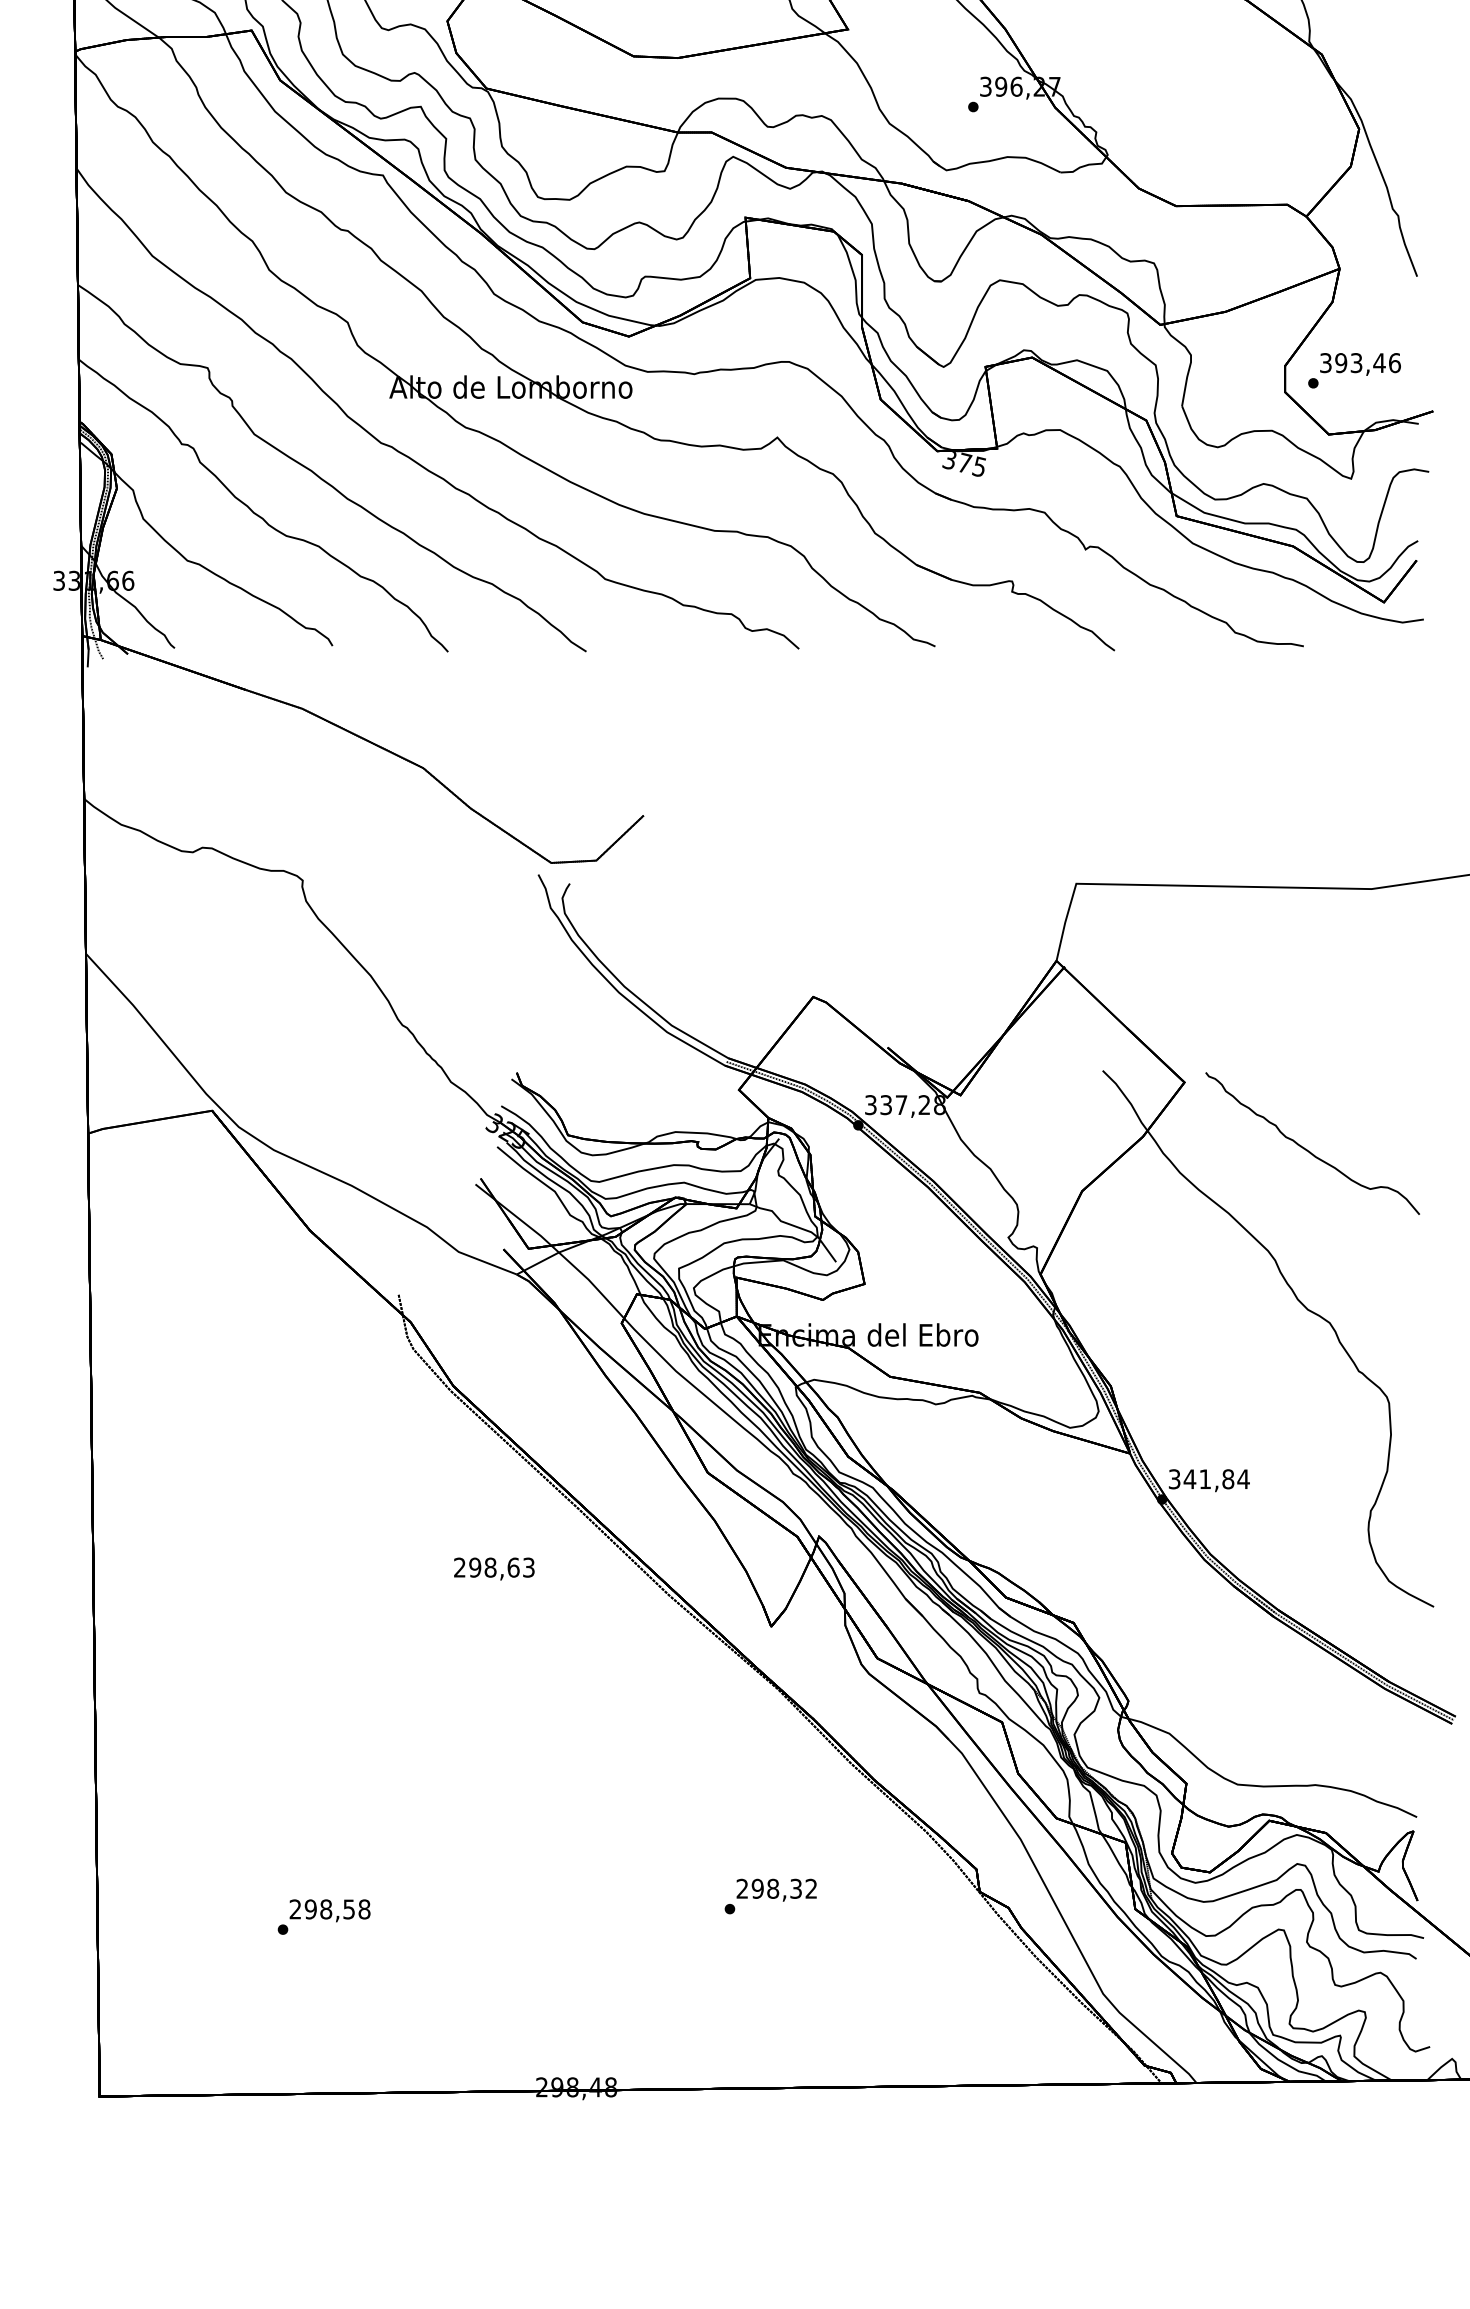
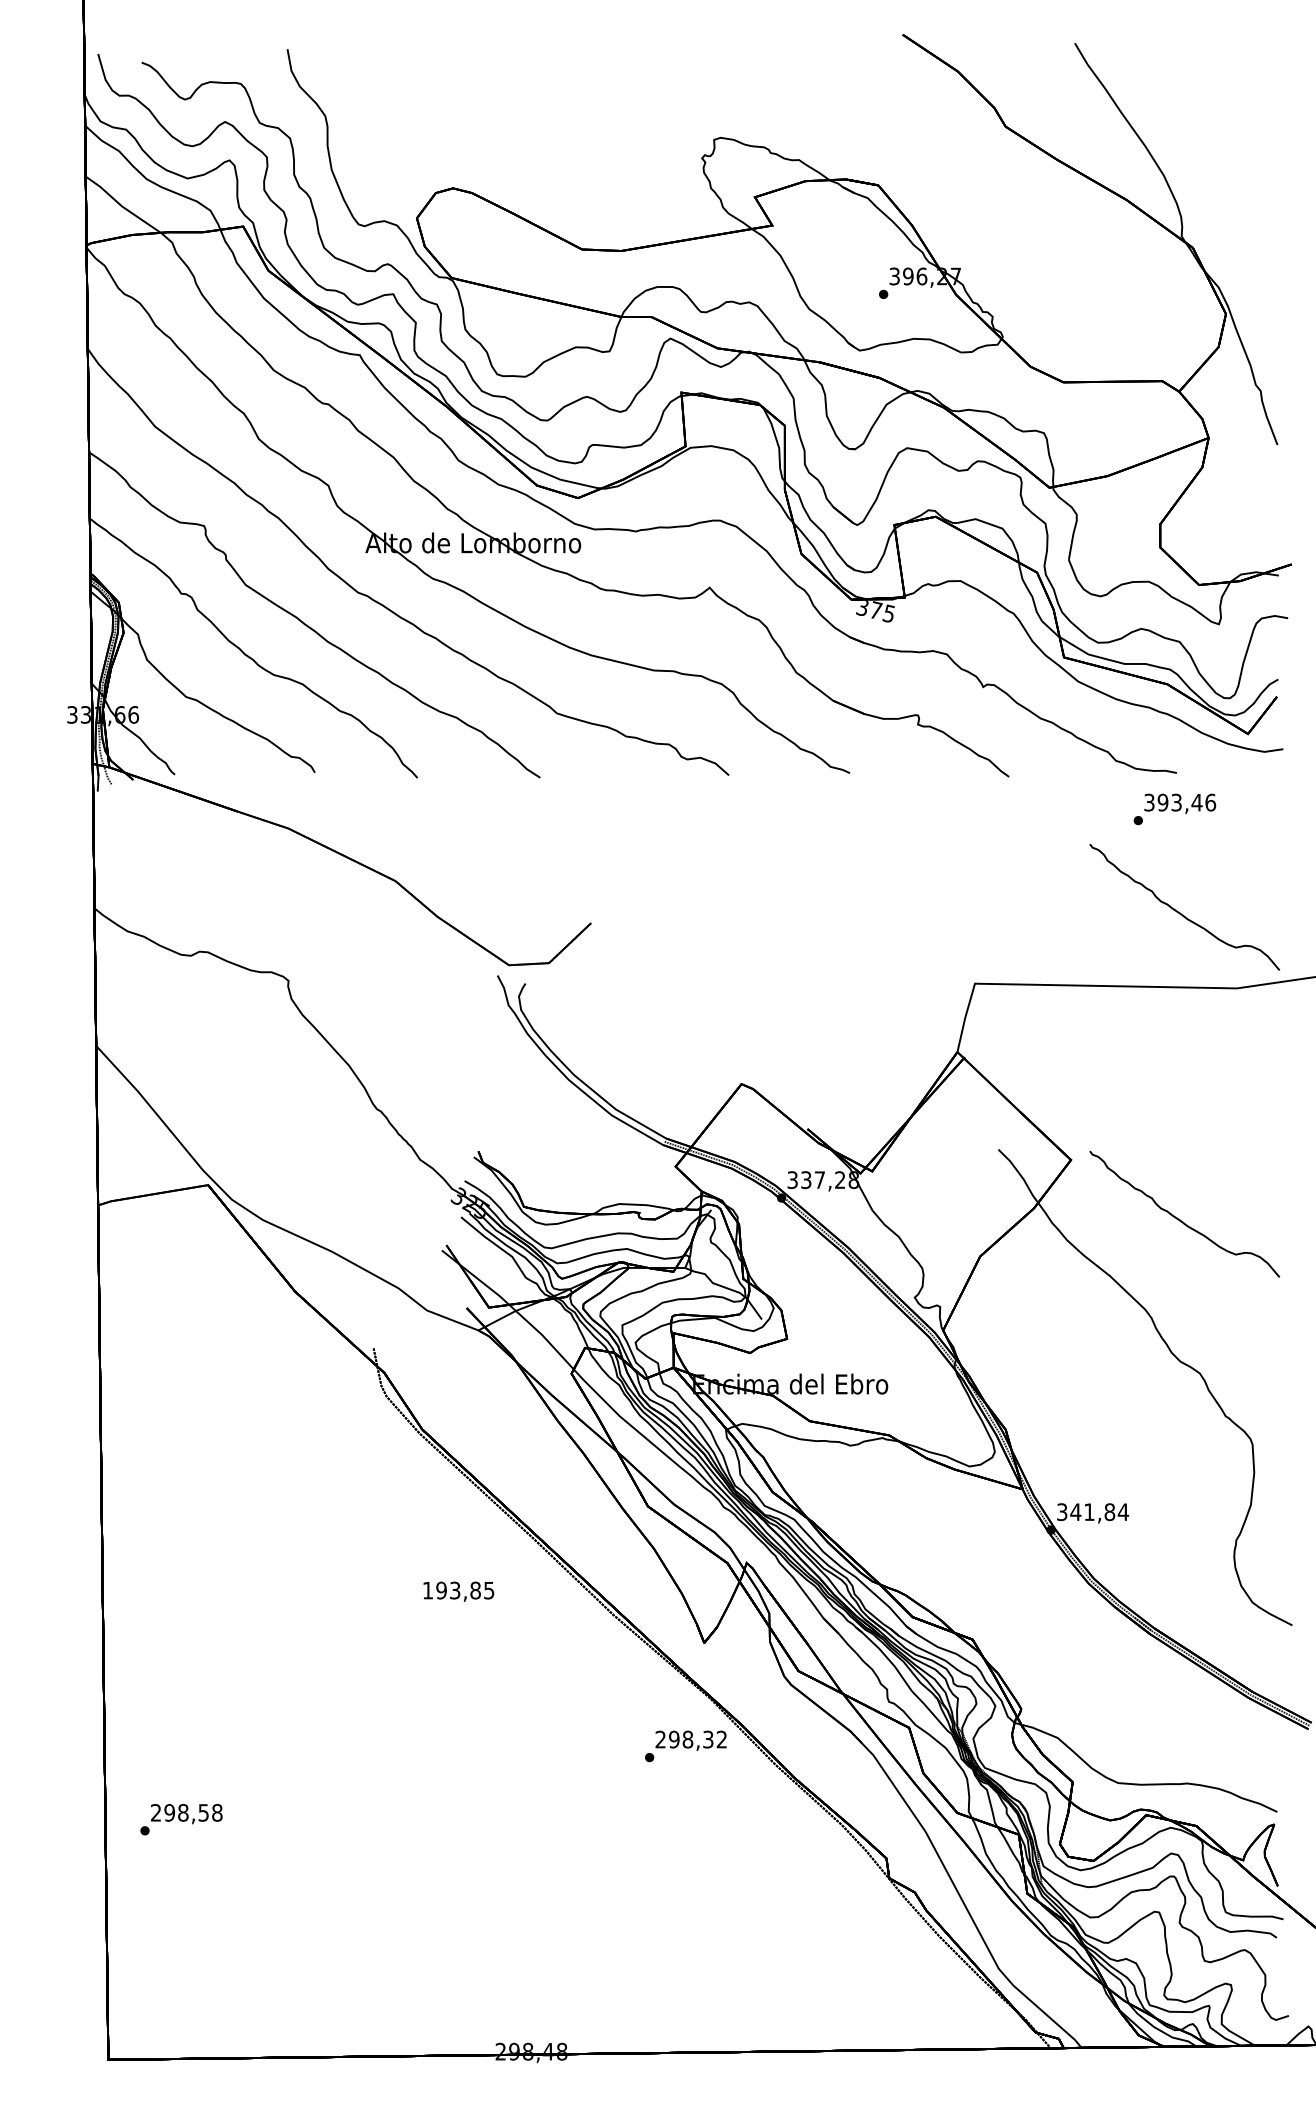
text: (1354, 370) -> (1174, 809), moved
curve: (1307, 803) -> (1180, 912), added
text: (494, 1567) -> (458, 1590), 298,63 -> 193,85
text: (770, 1896) -> (685, 1746), moved
text: (324, 1916) -> (181, 1819), moved

